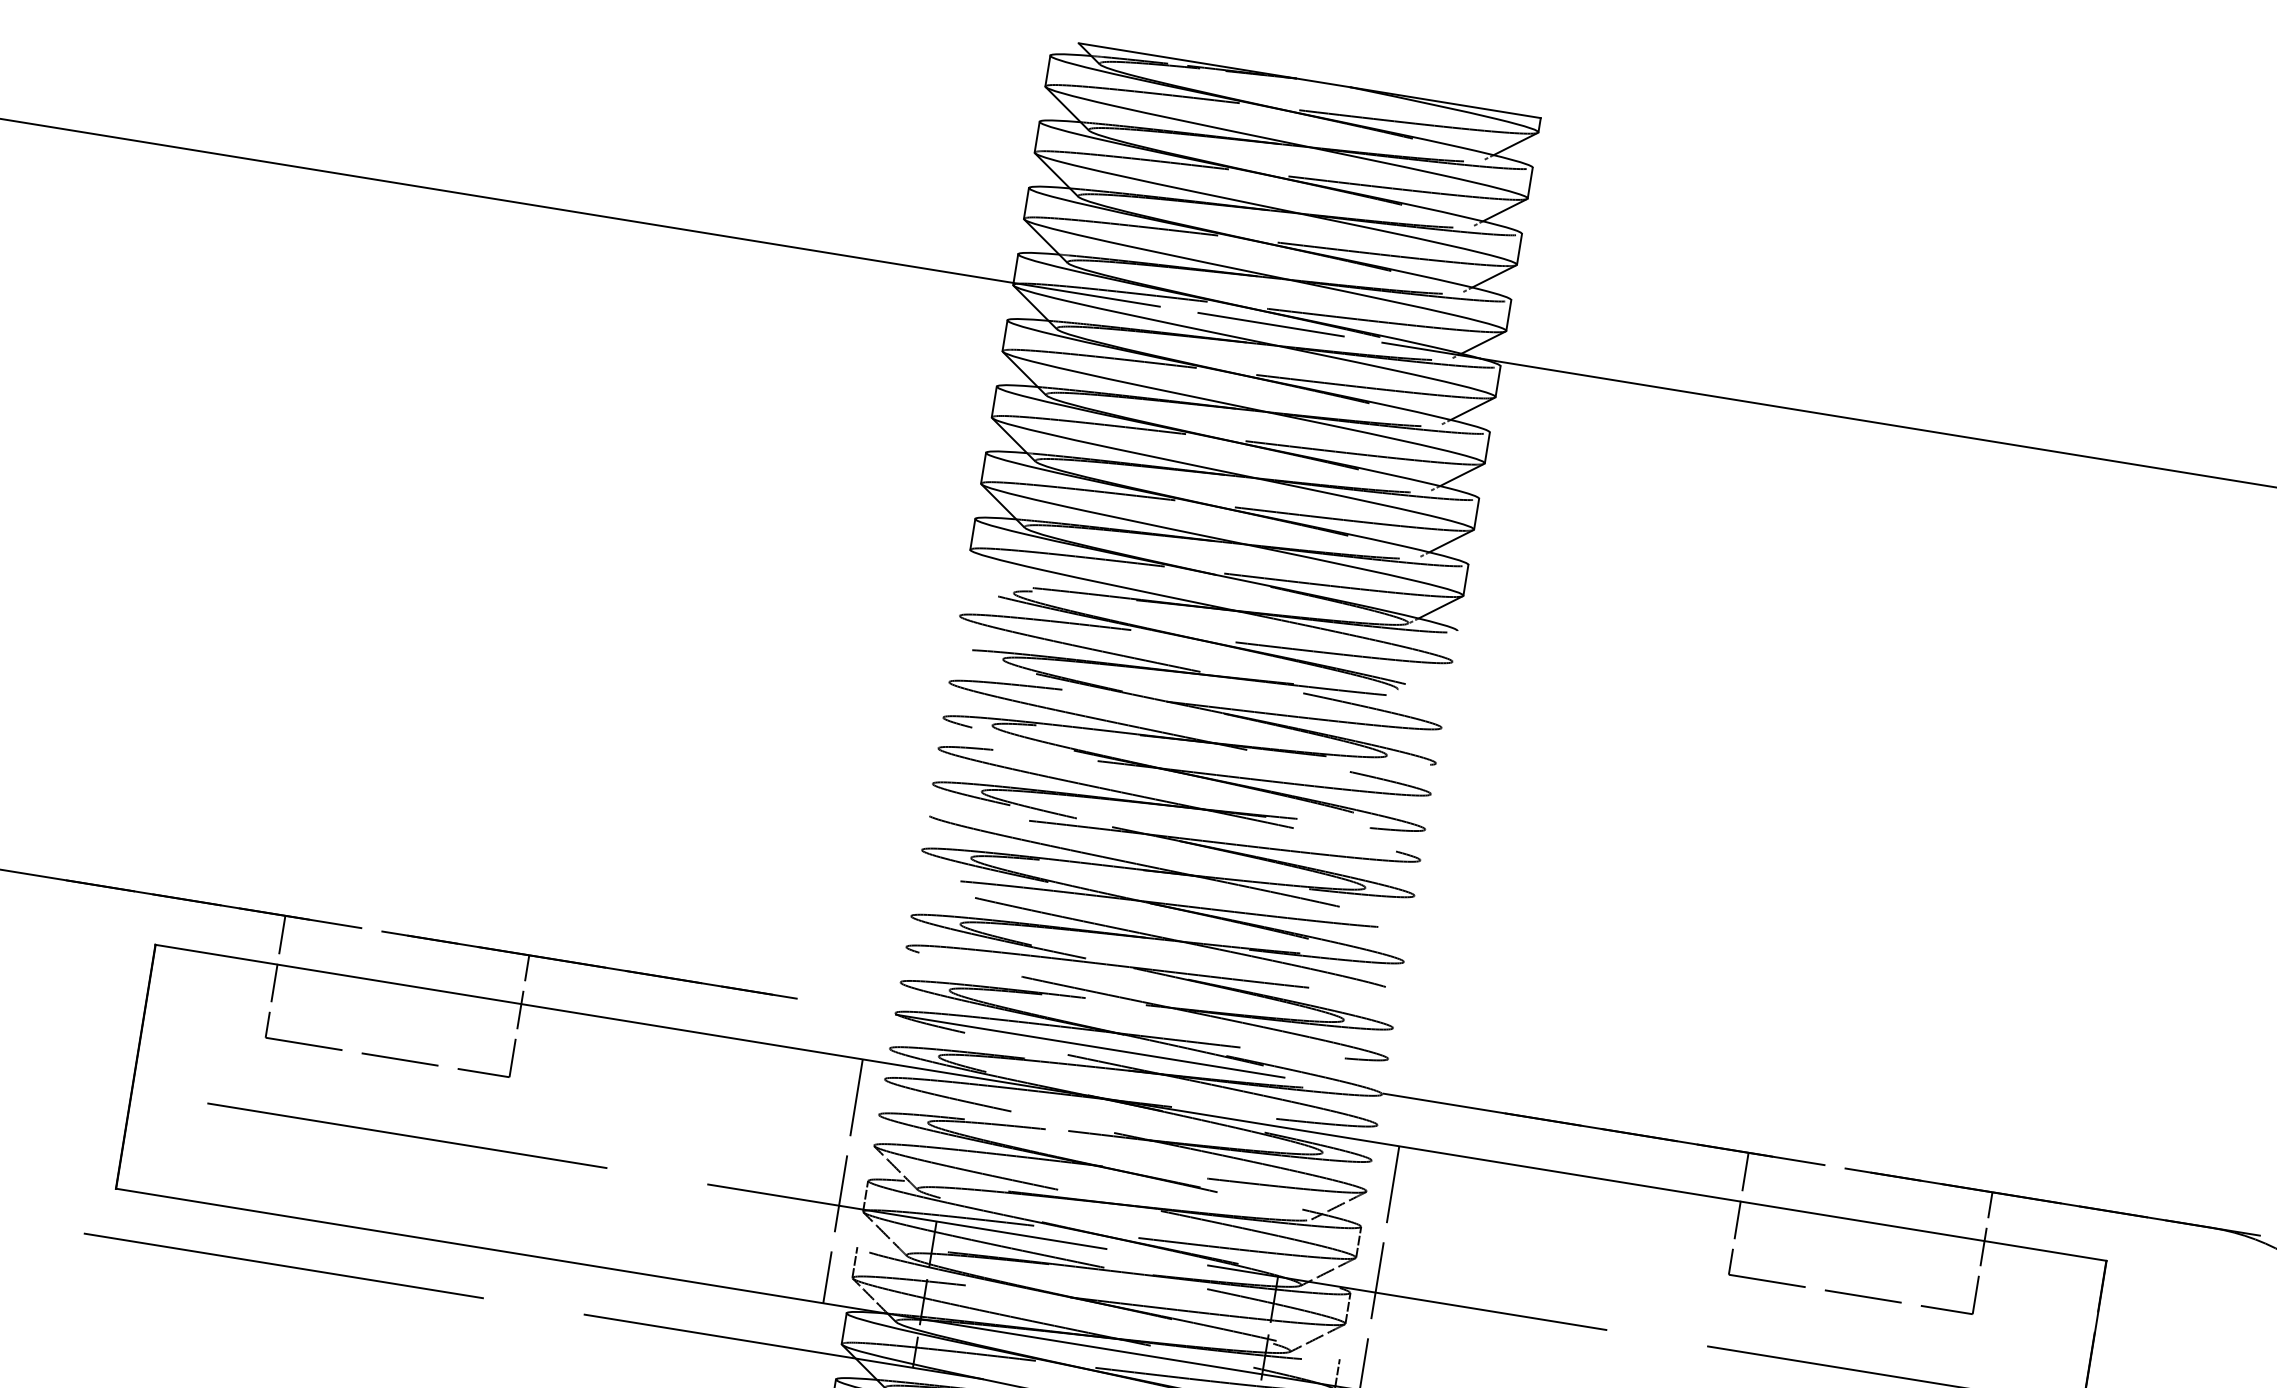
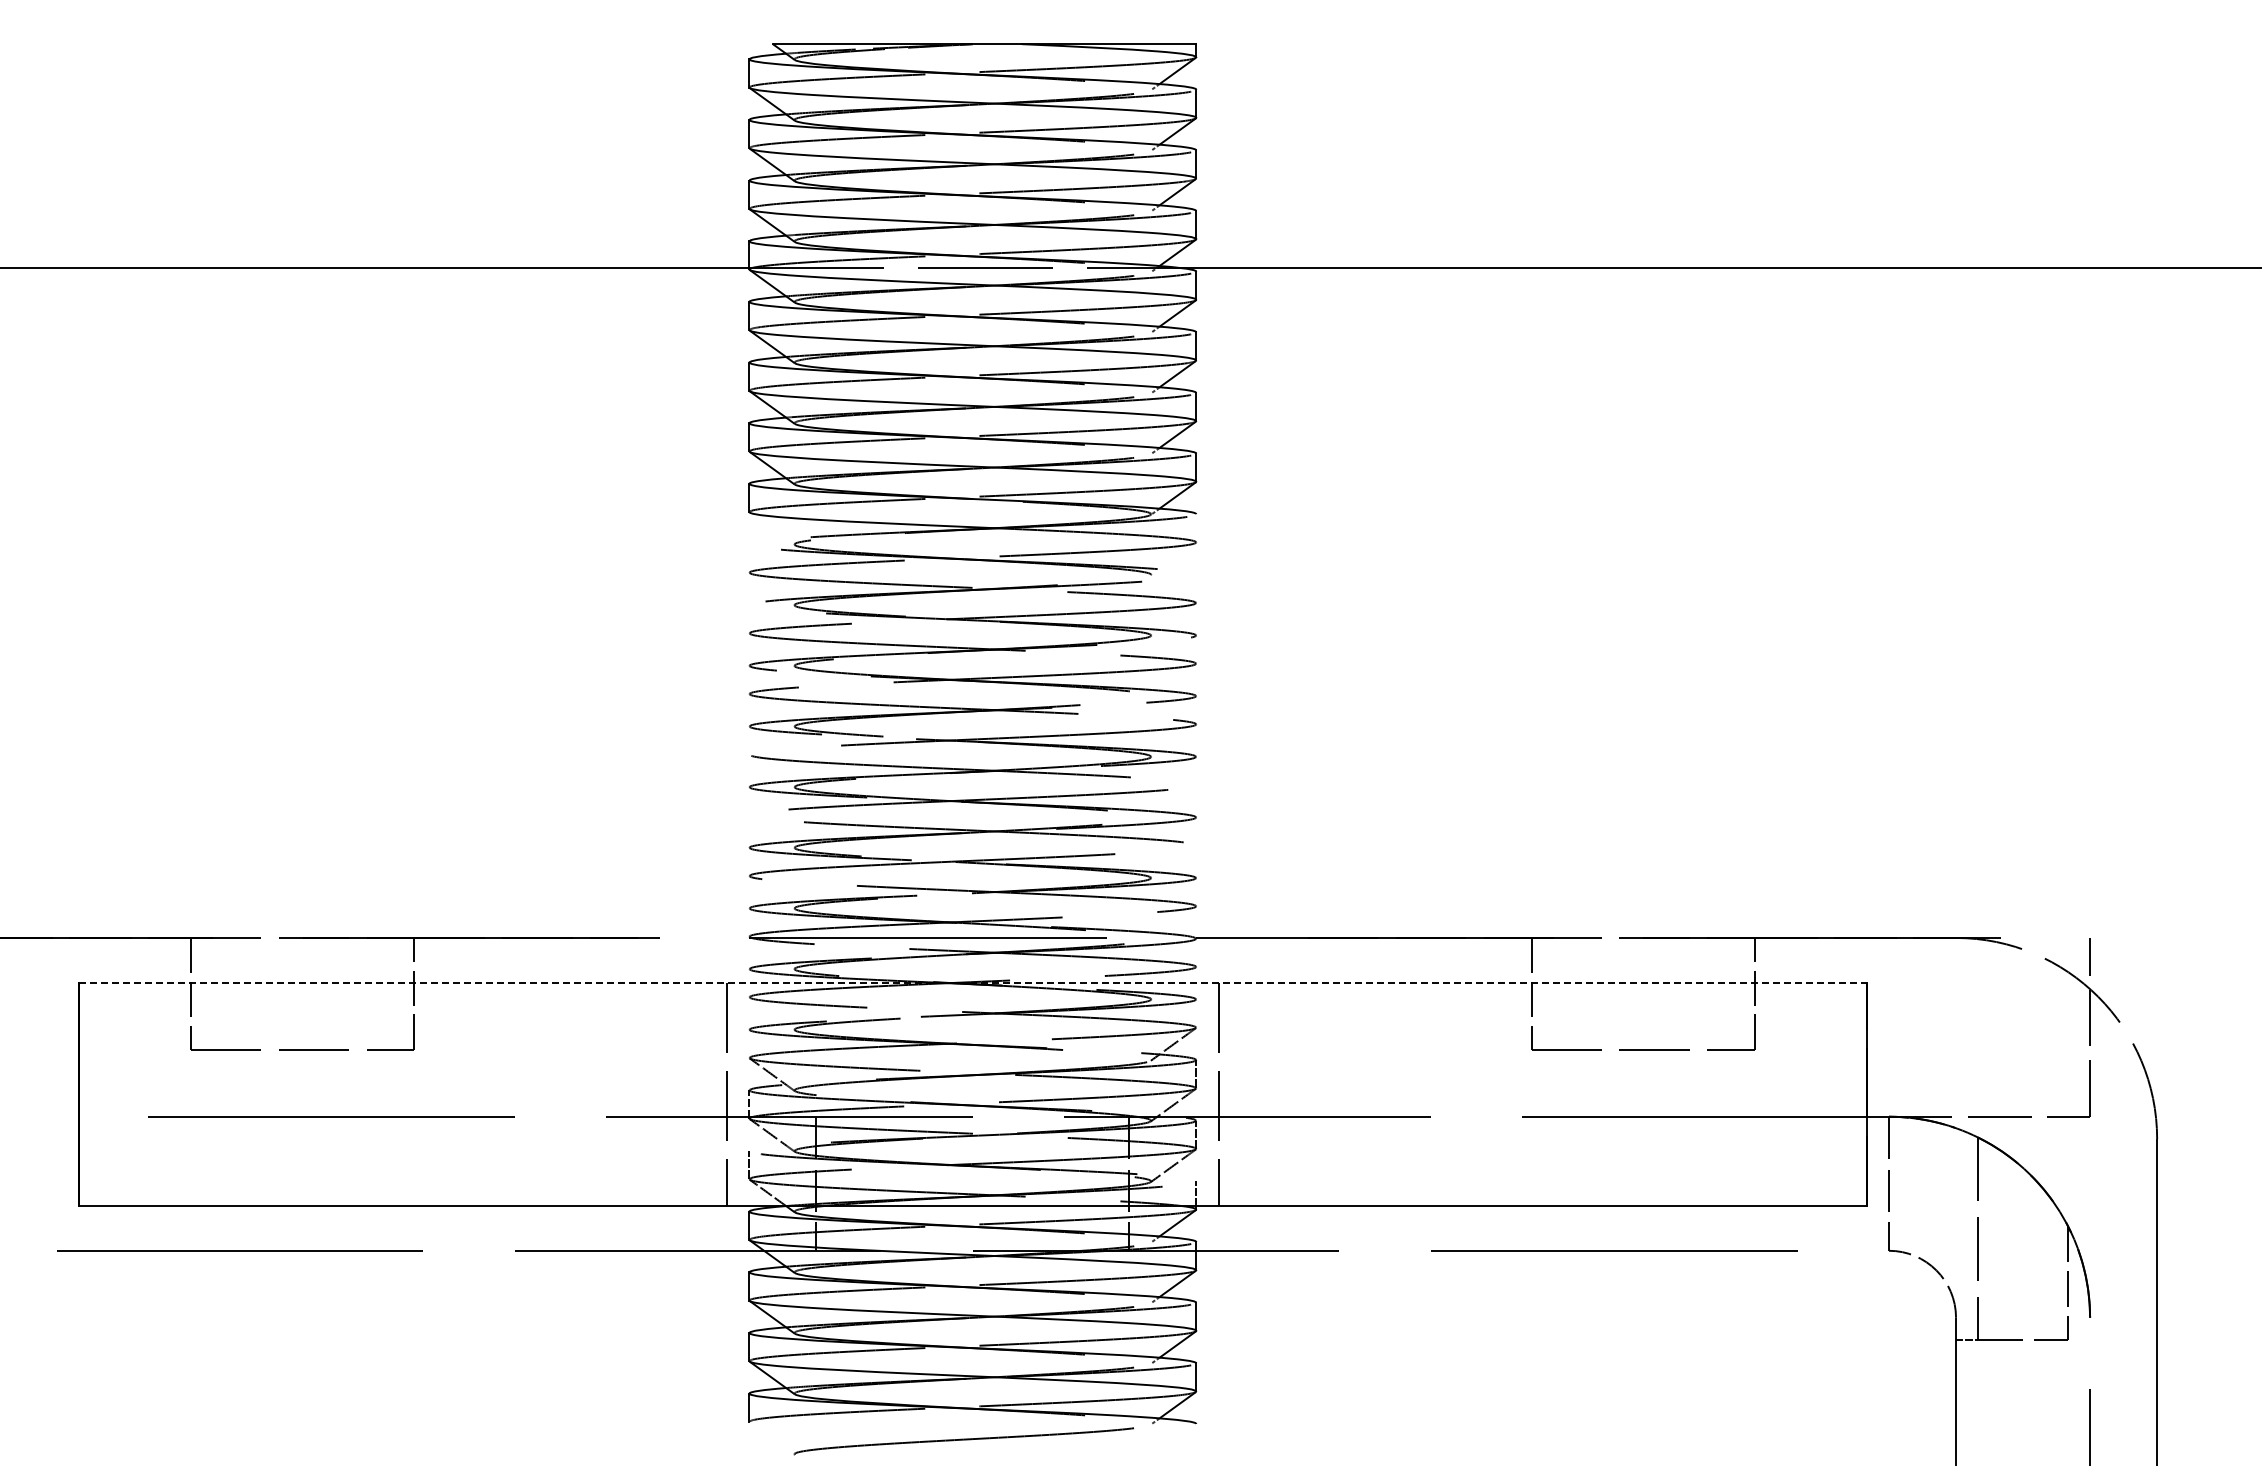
line: (1131, 1102) -> (973, 982), solid -> dashed

